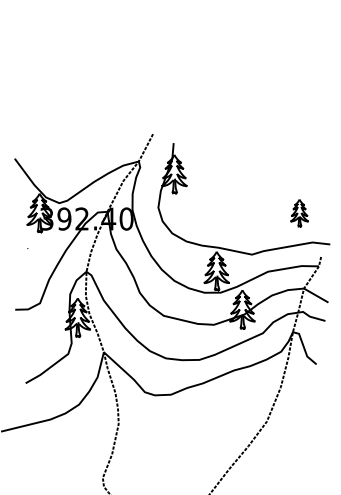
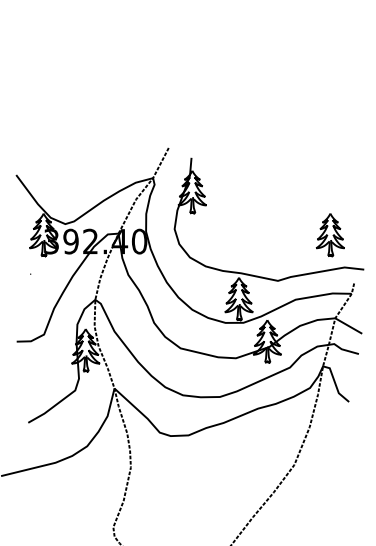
part: (299, 213) -> (330, 235), size x1.43

